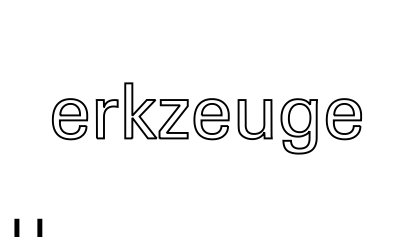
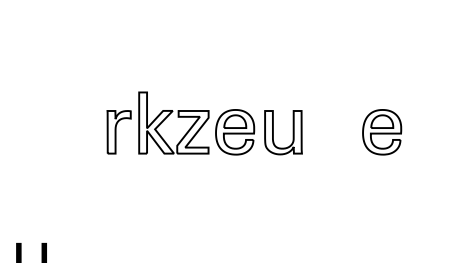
part: (69, 119) -> (77, 132), removed
part: (299, 126) -> (332, 140), removed

